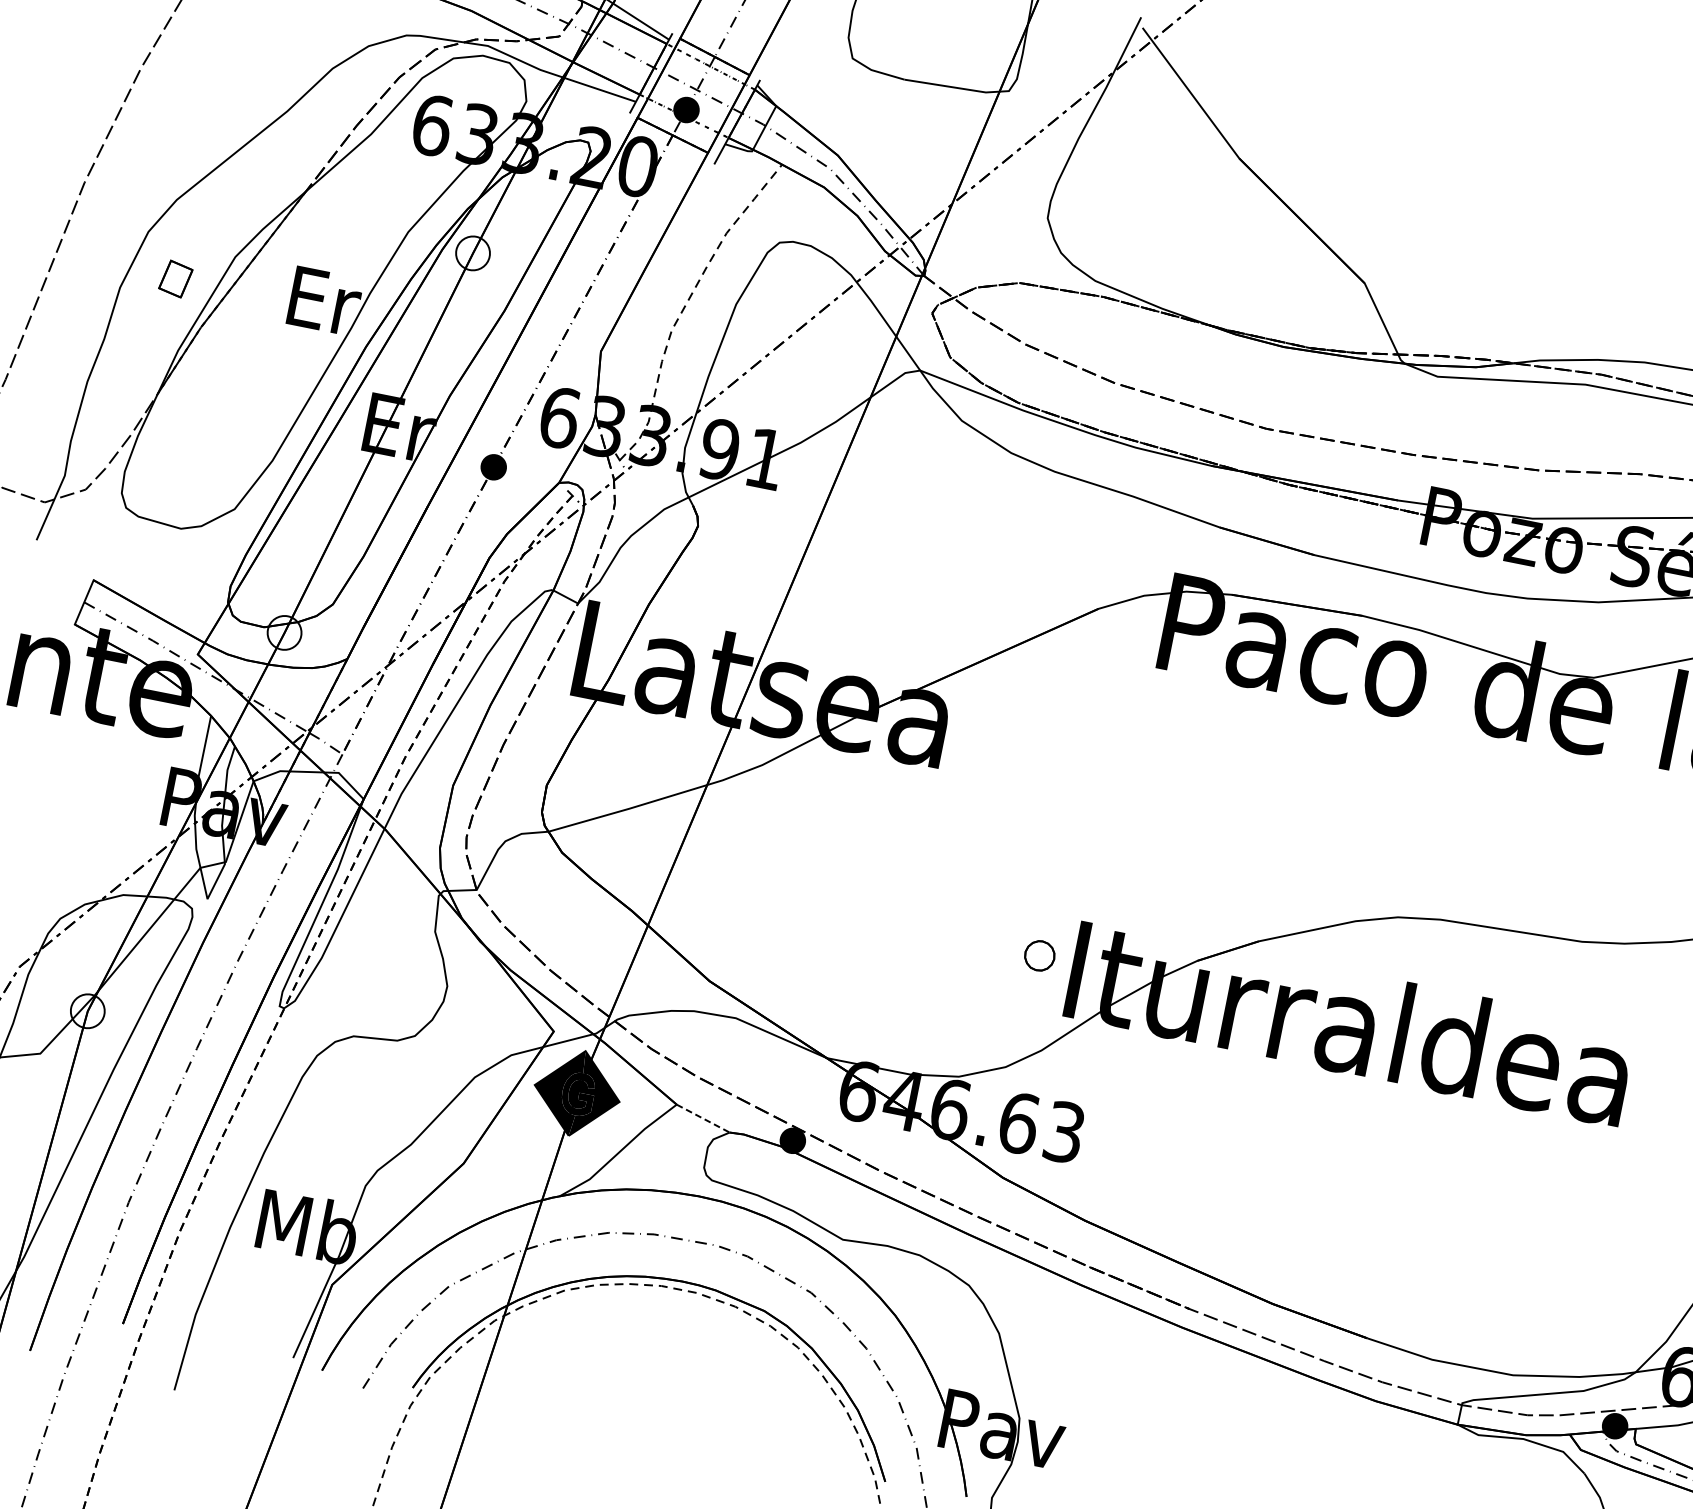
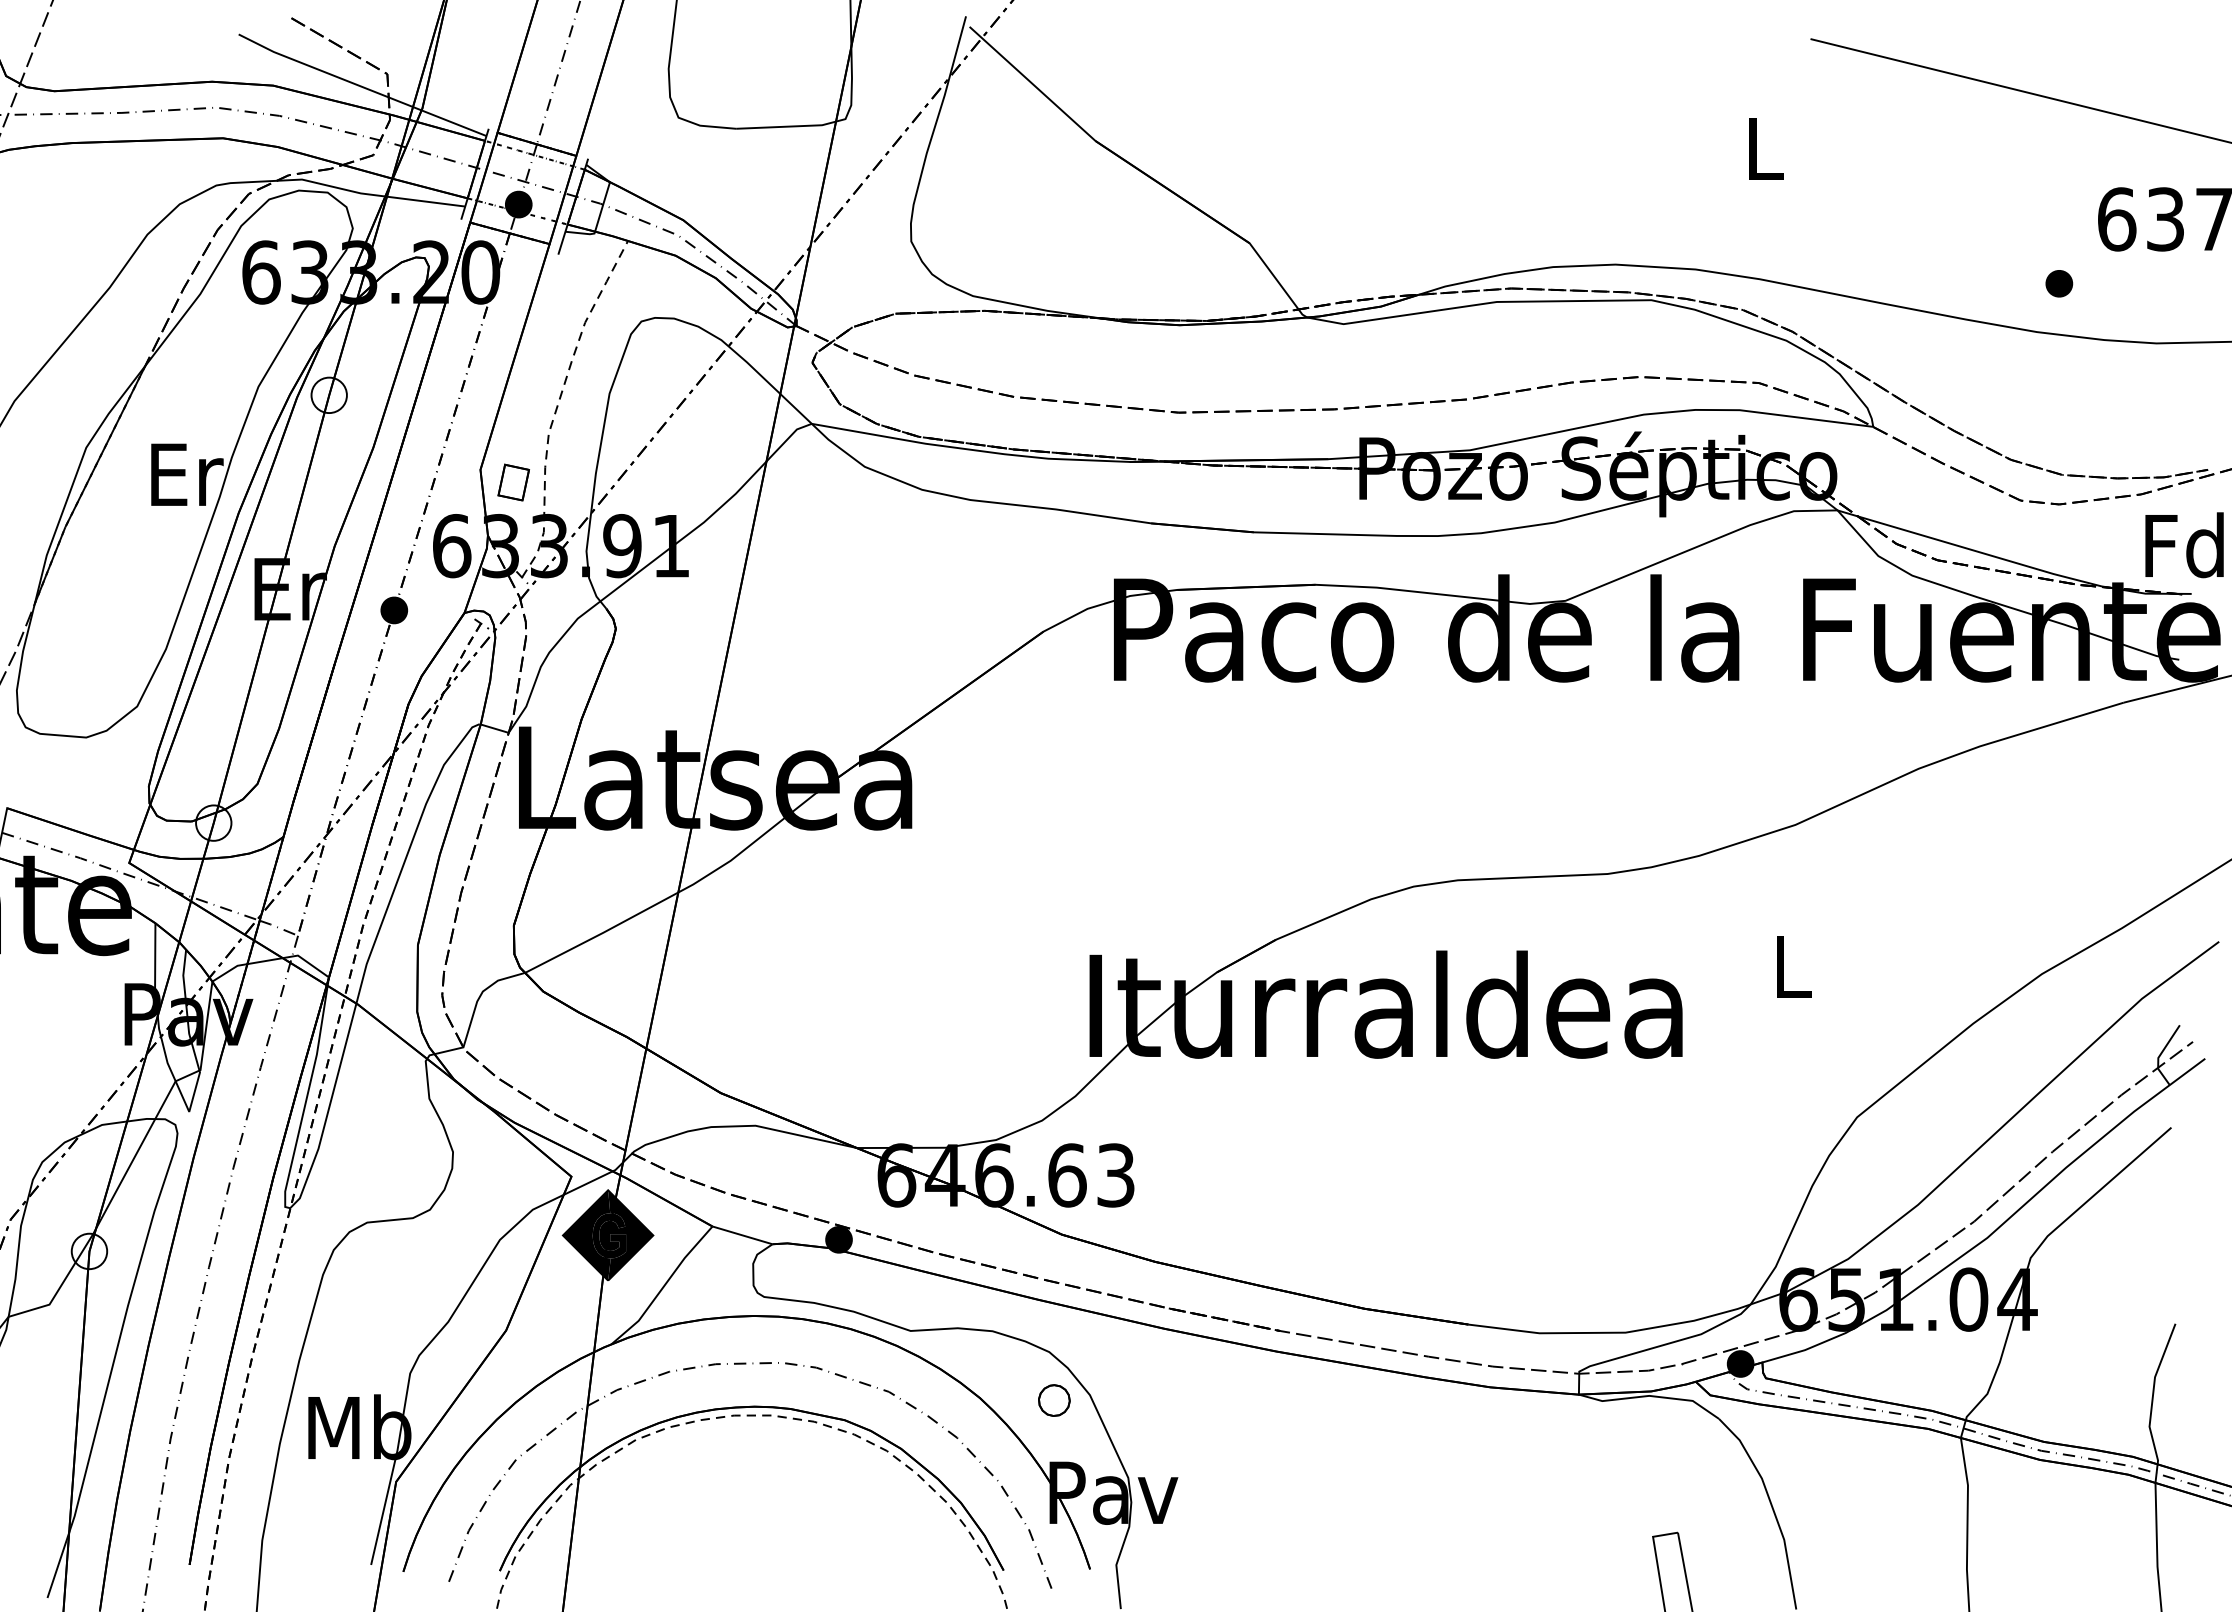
part: (175, 278) -> (513, 482), moved
part: (1039, 955) -> (1054, 1400), moved
line: (704, 1118) -> (743, 1235), dashed -> solid

